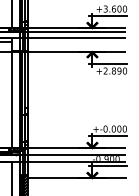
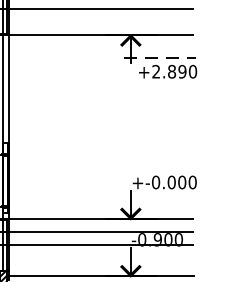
line: (108, 63) -> (161, 57), solid -> dashed
line: (107, 136) -> (159, 196), removed
line: (107, 166) -> (159, 253), removed

